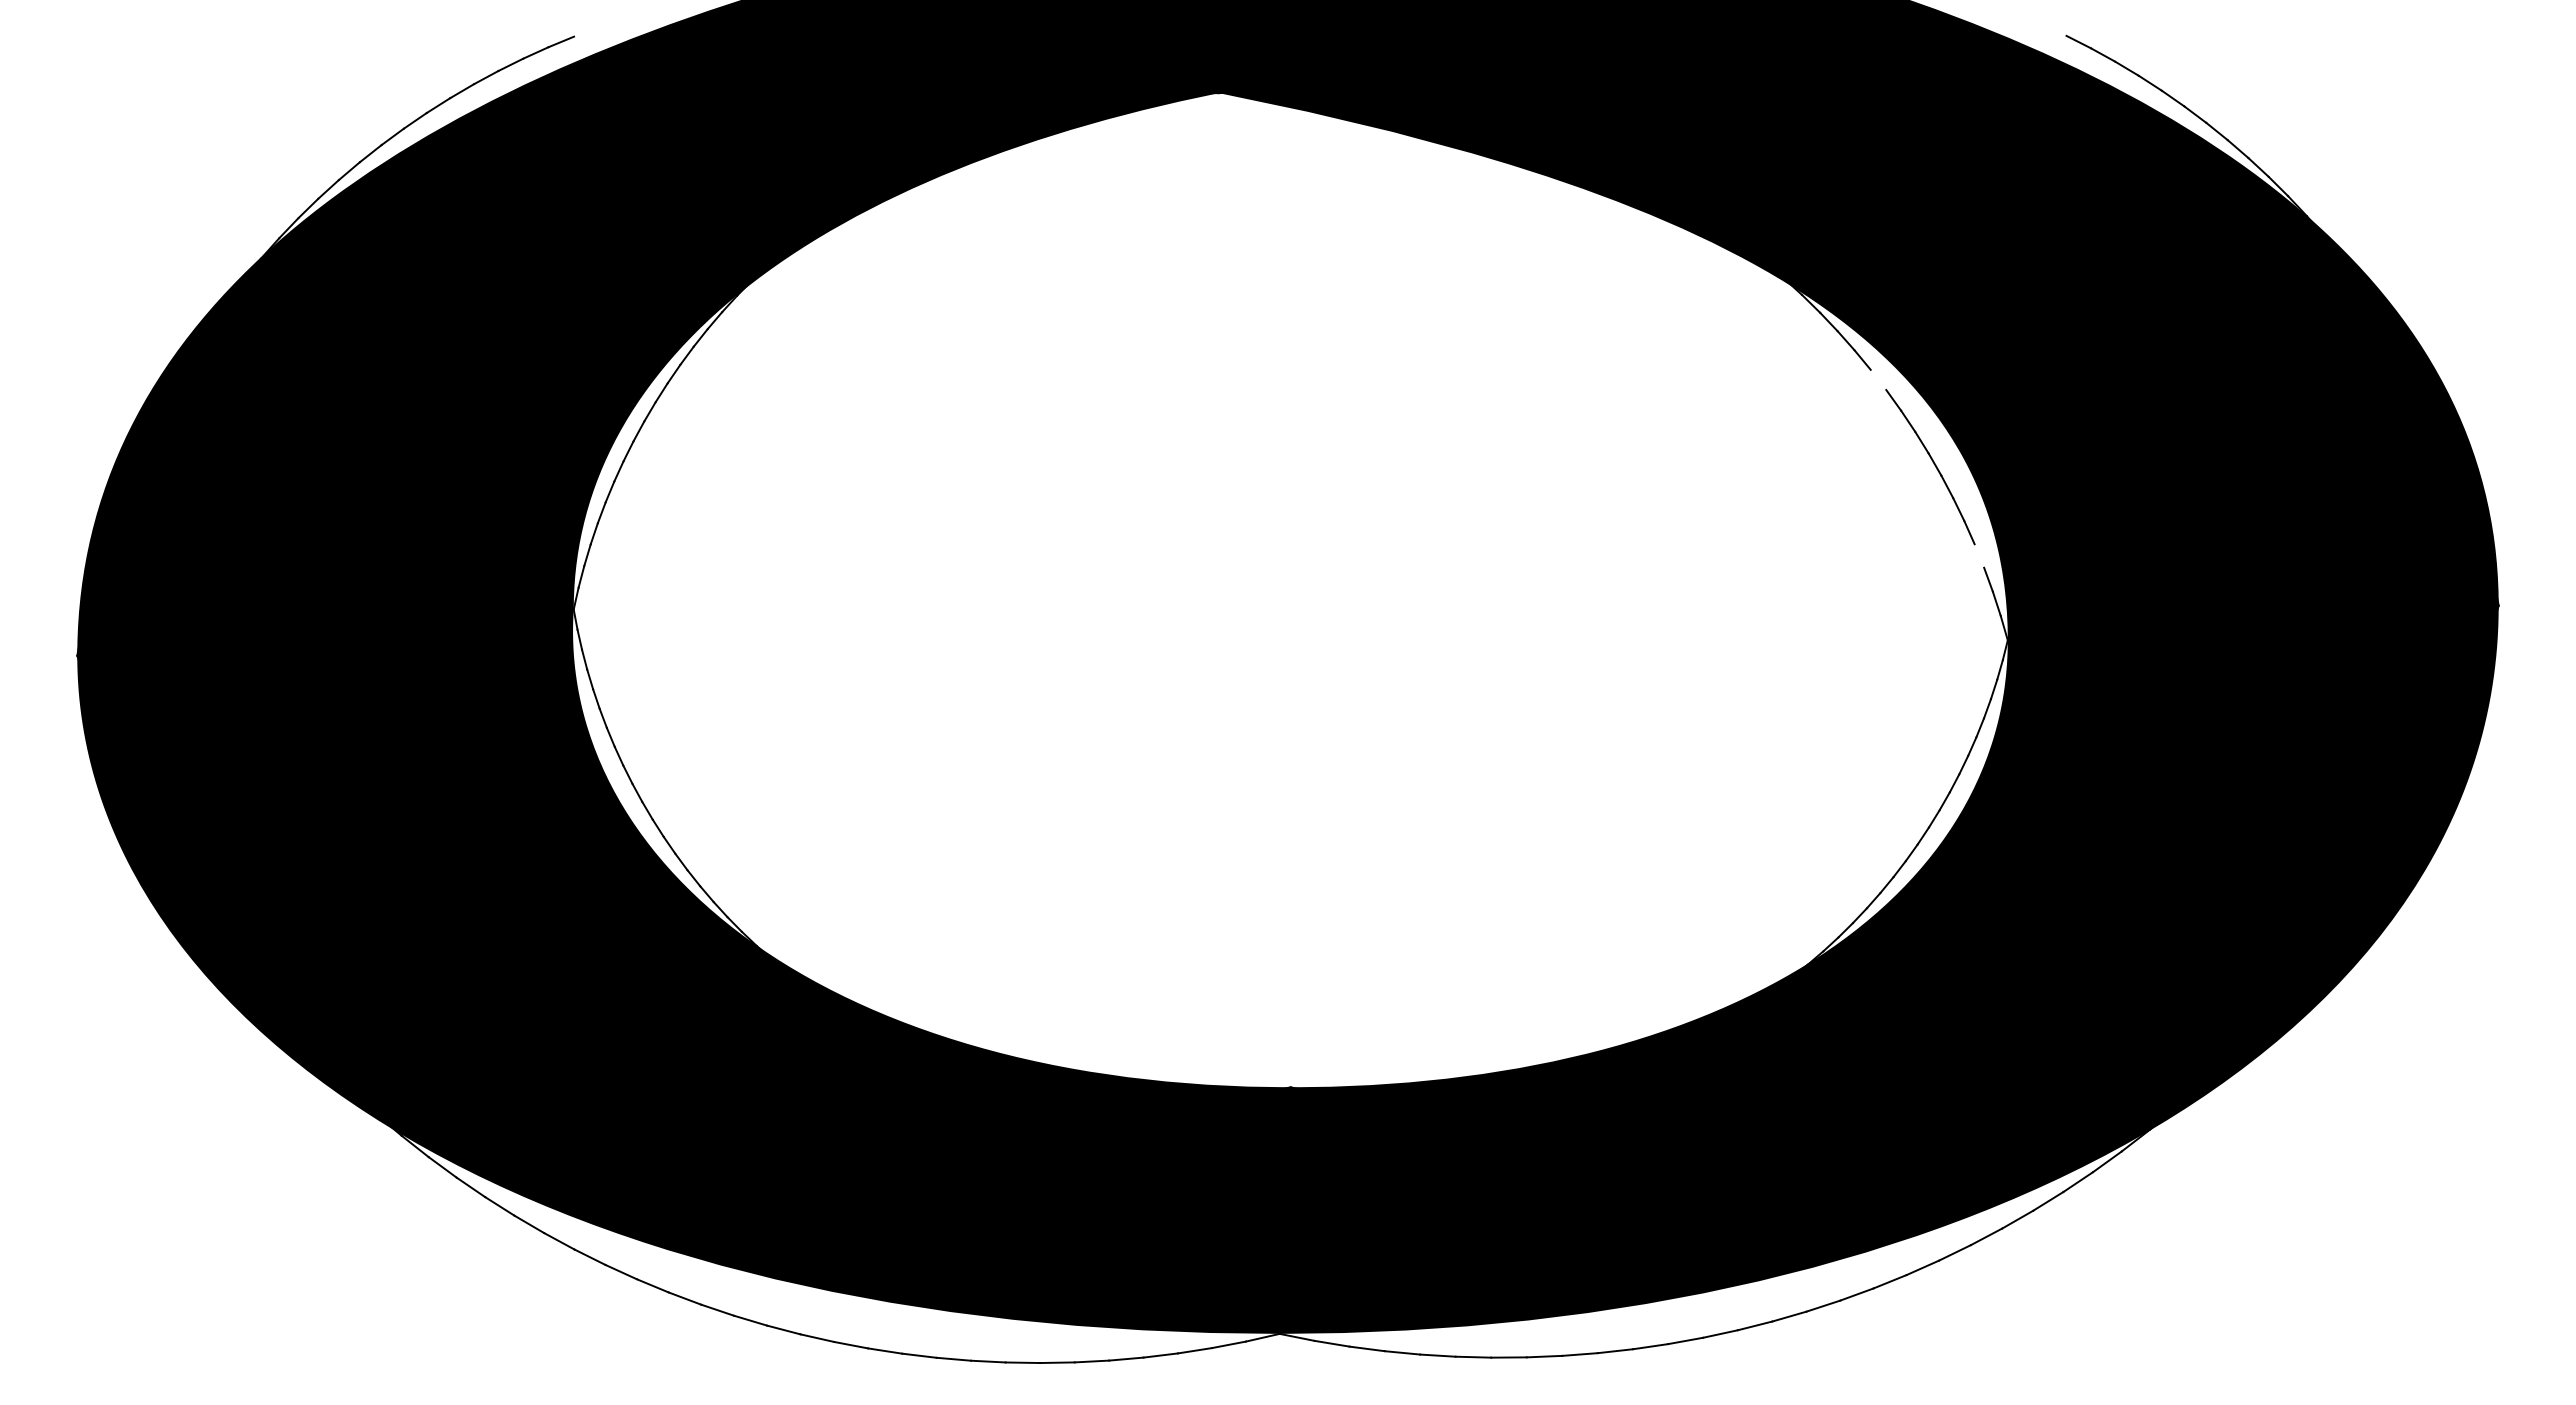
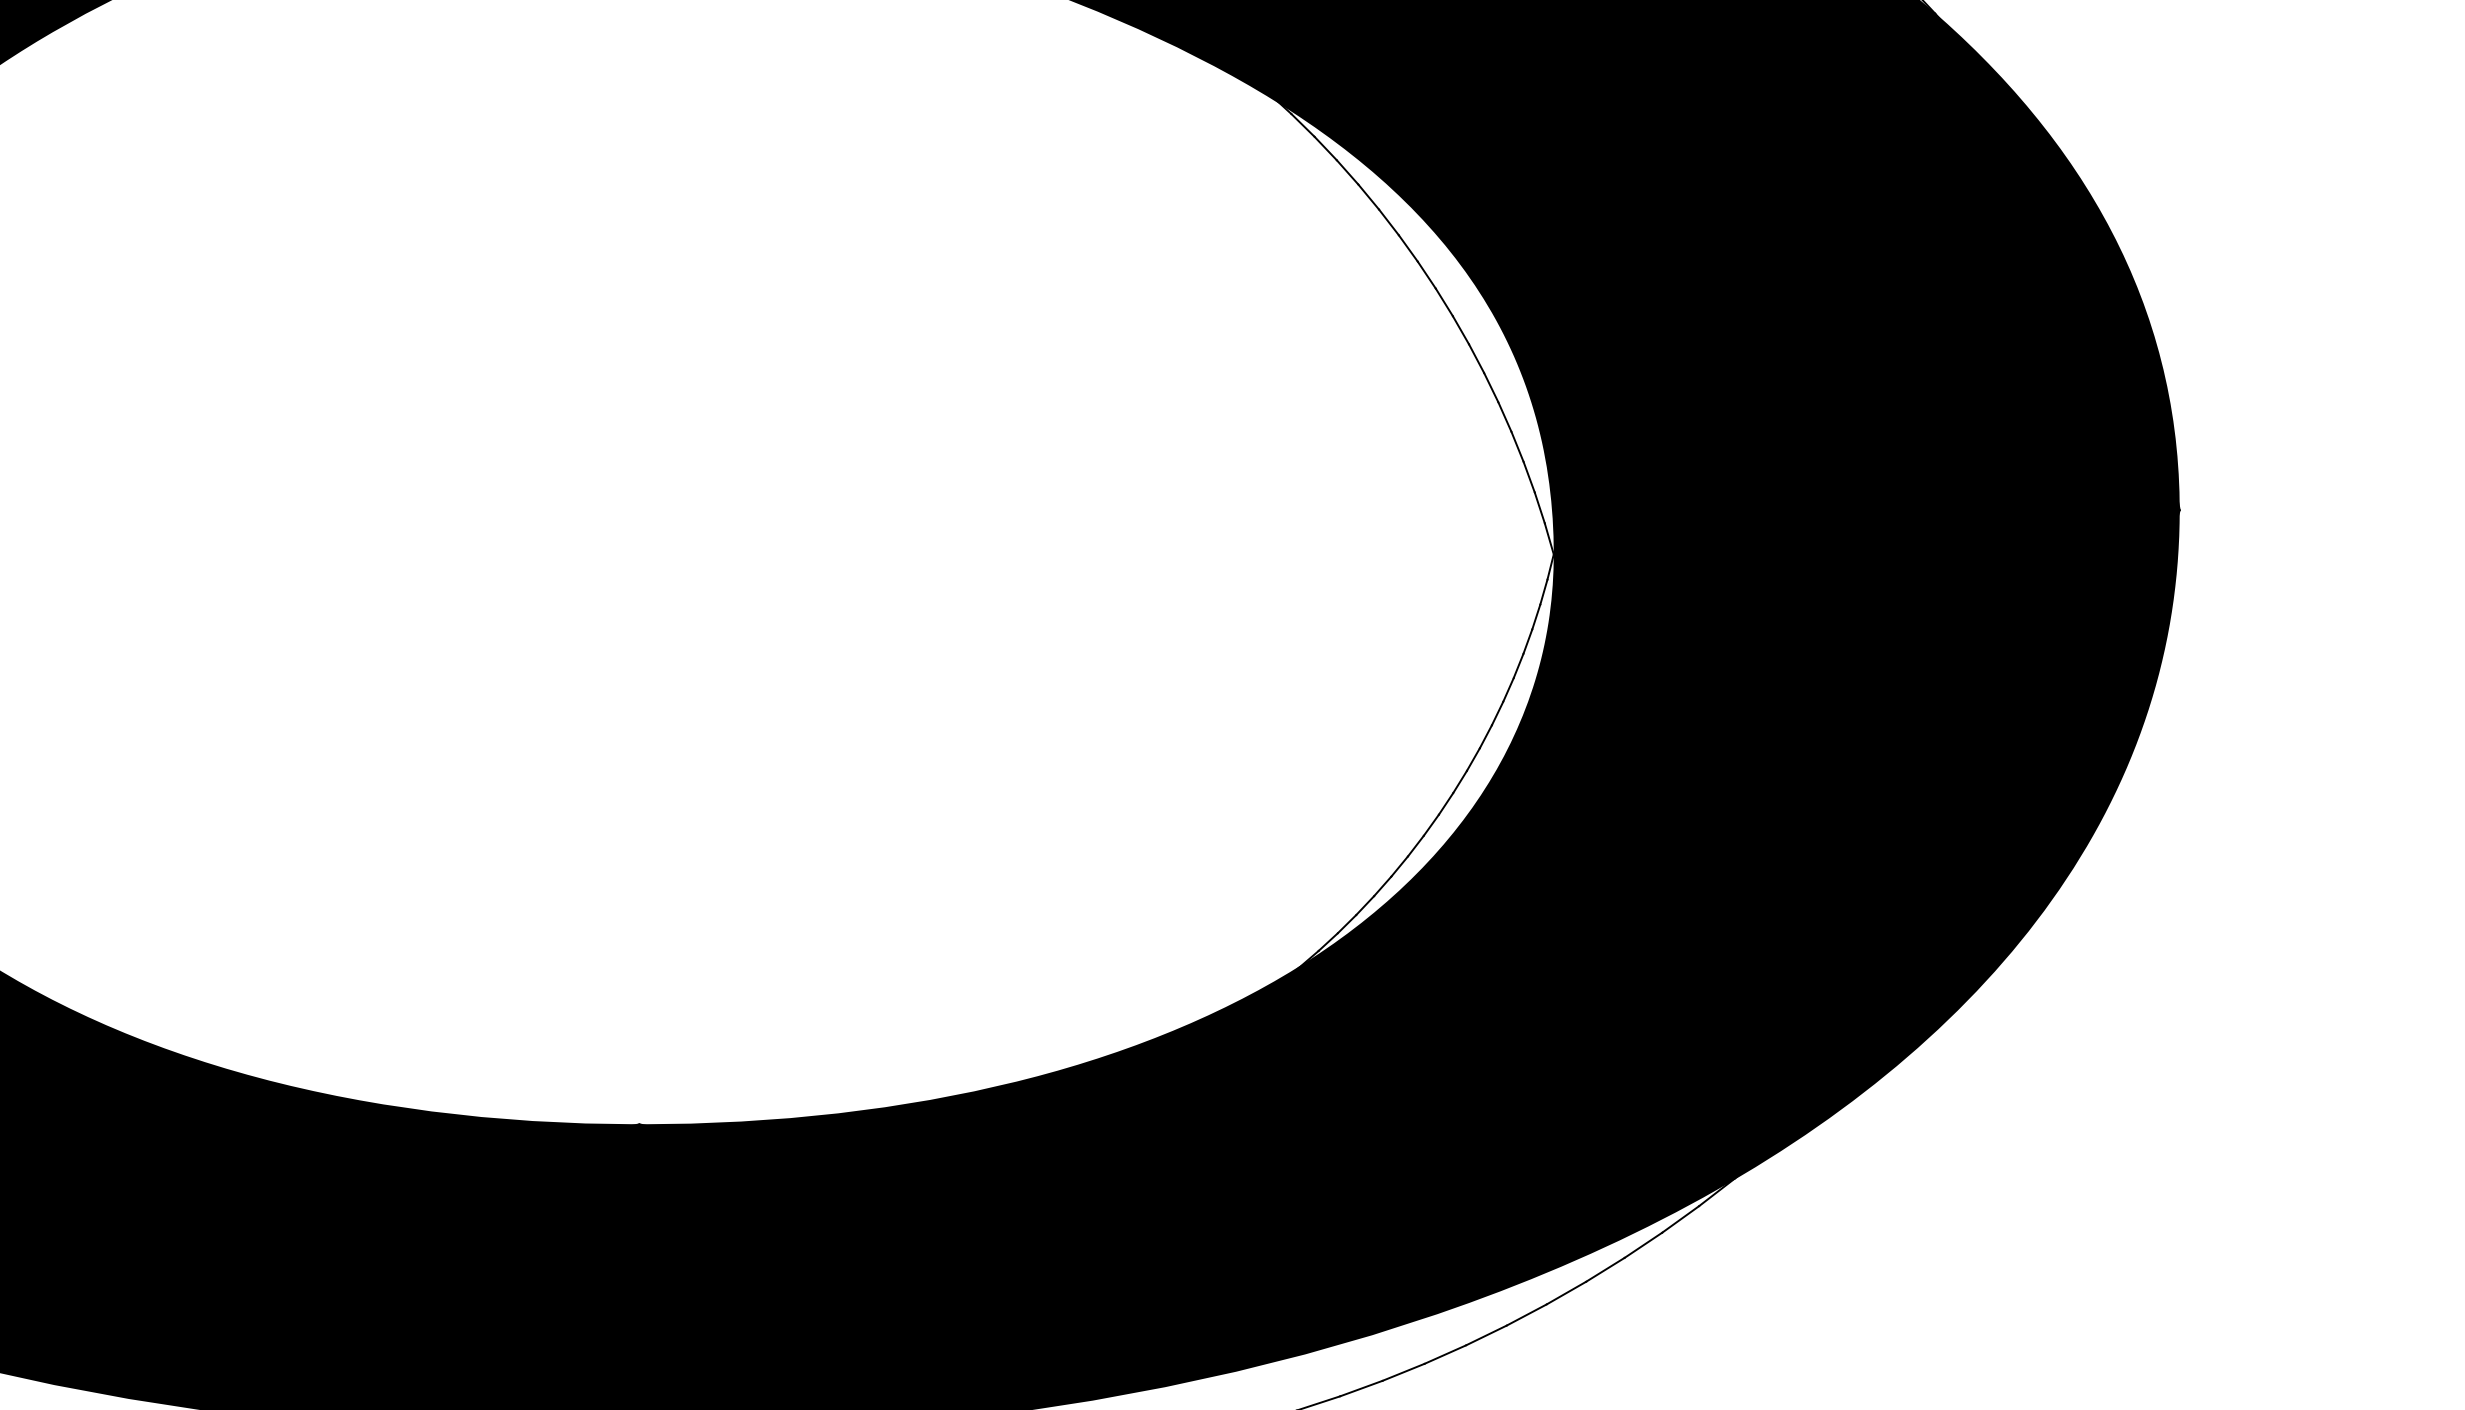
line: (1878, 379) -> (1388, 221), added
line: (1979, 555) -> (1517, 446), added

